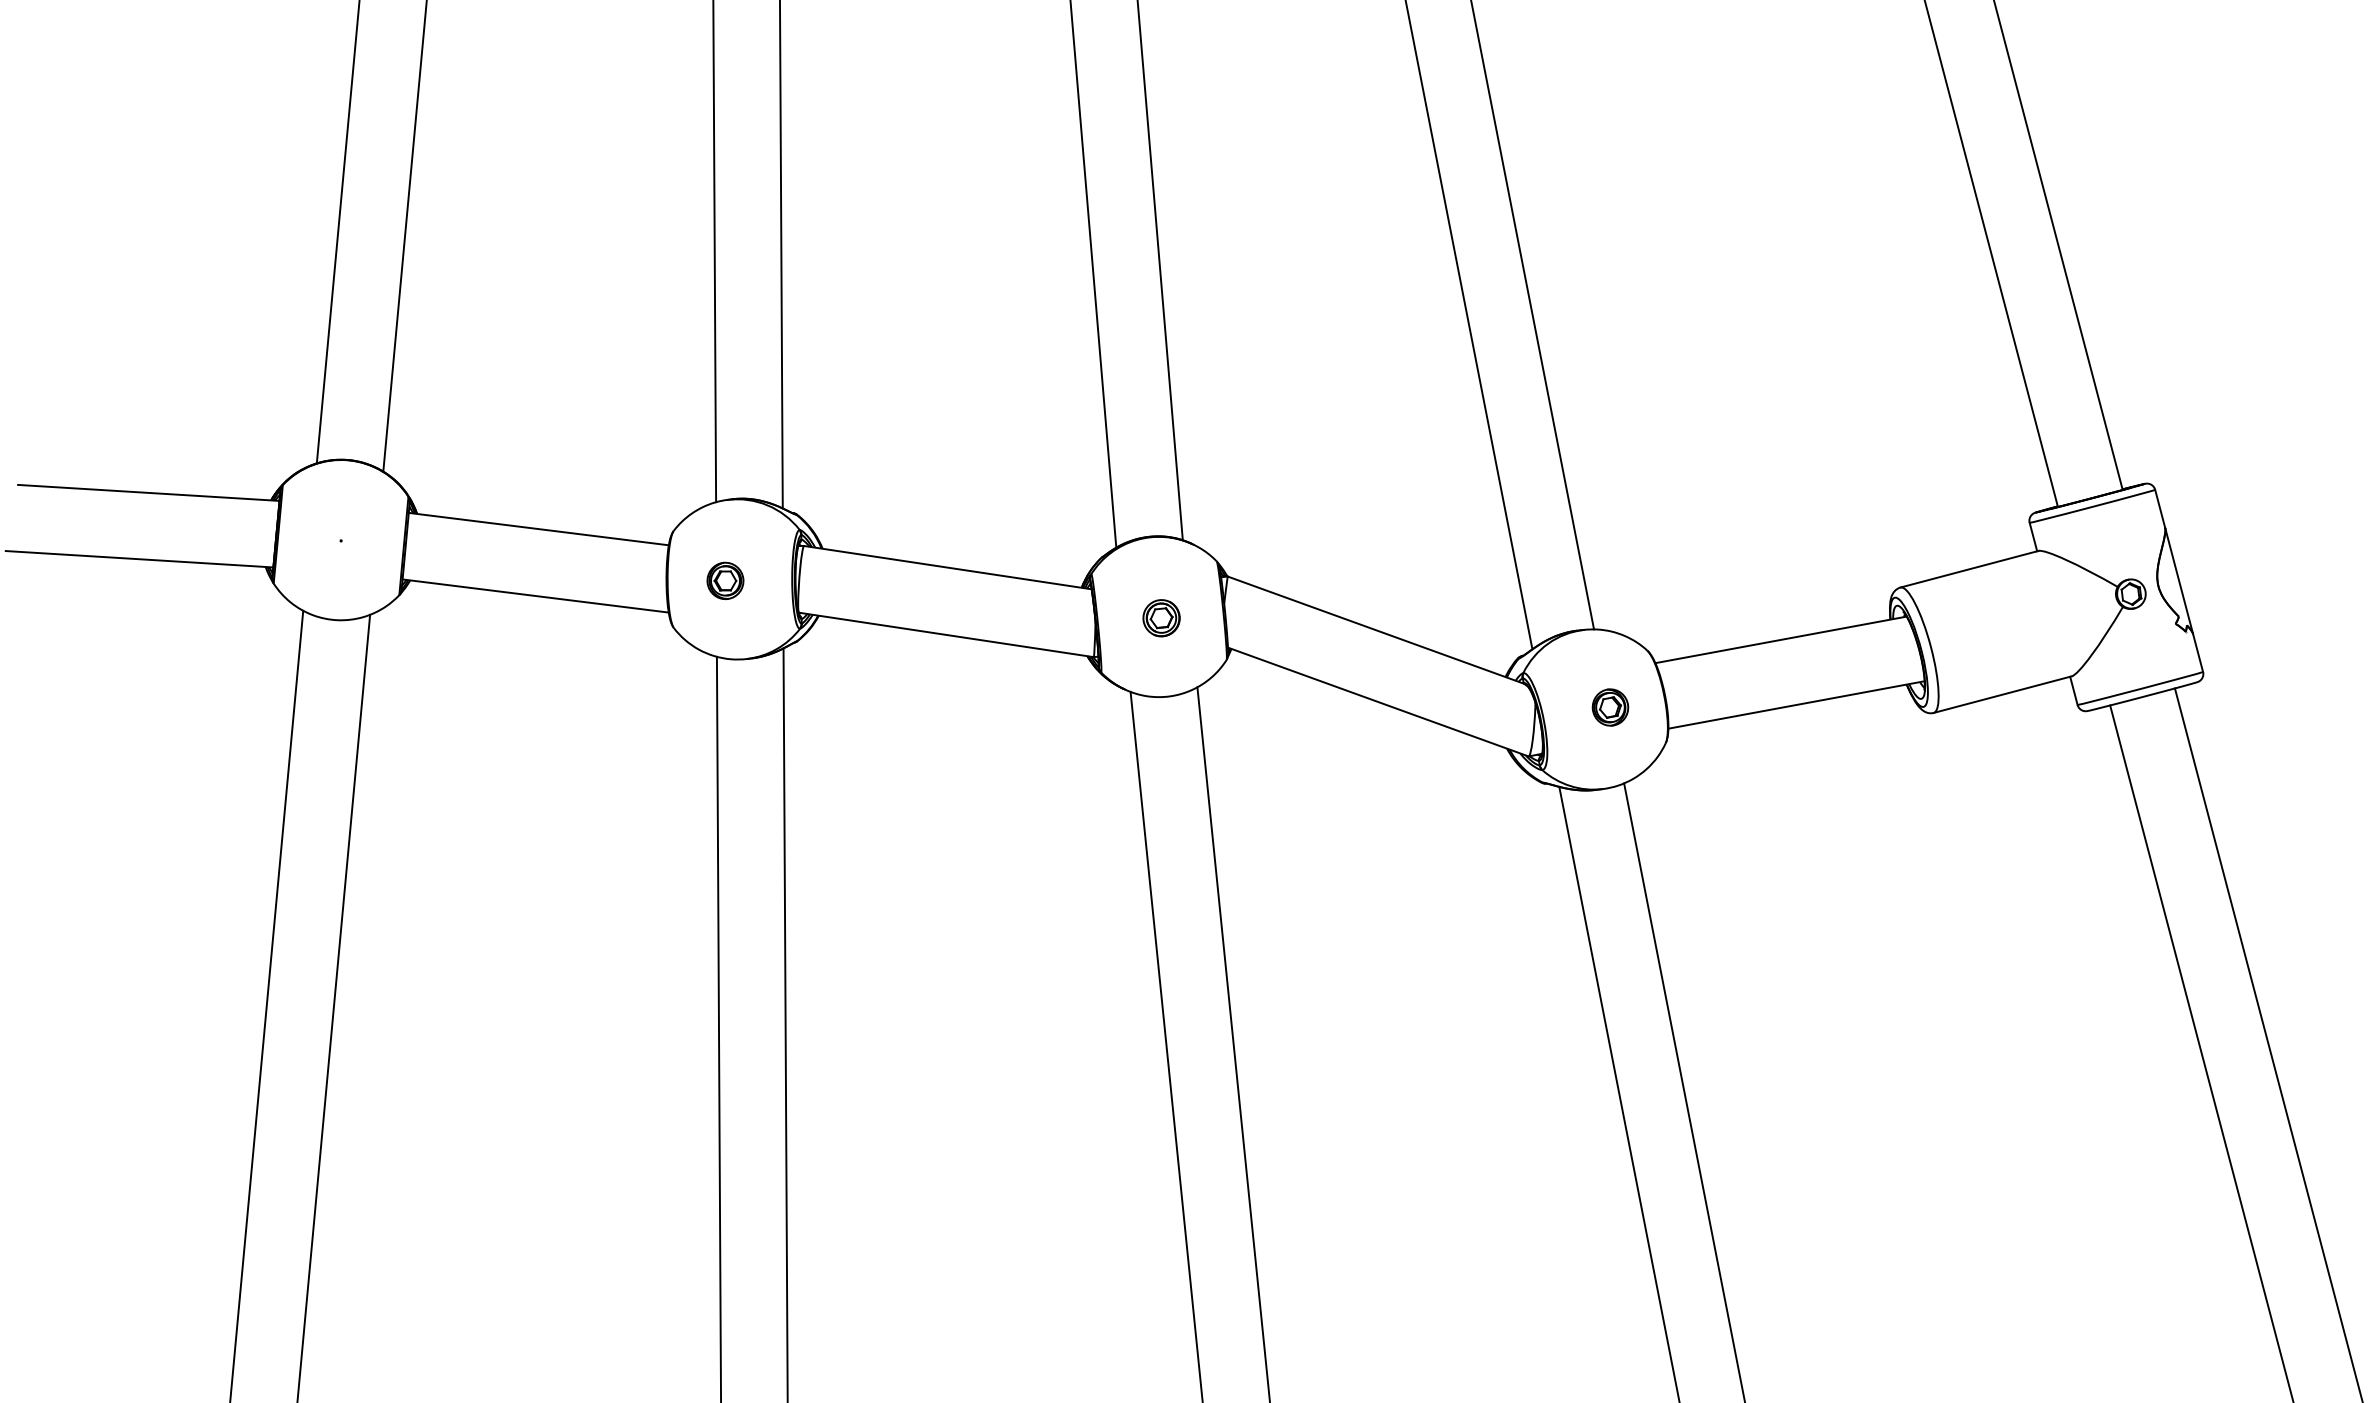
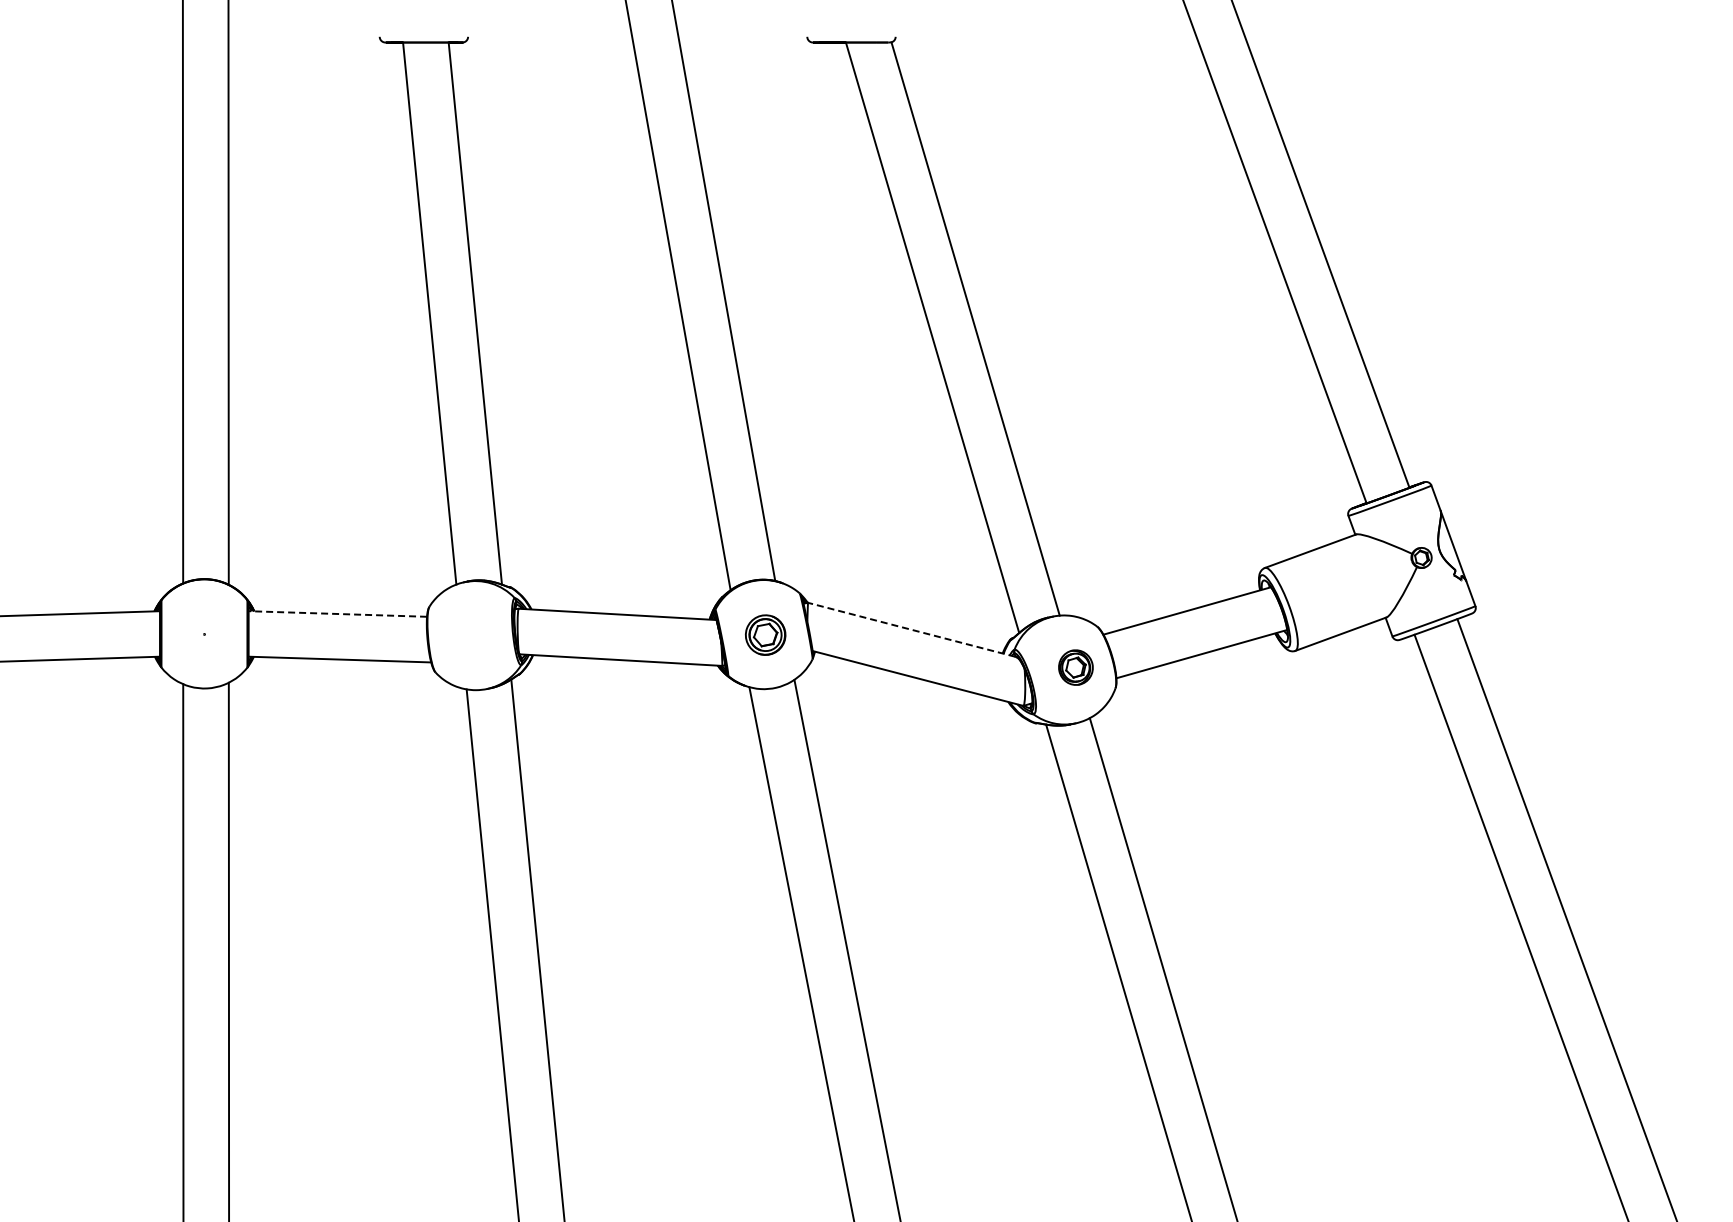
line: (538, 528) -> (337, 613), solid -> dashed
part: (725, 581) -> (467, 637), removed
part: (1161, 618) -> (765, 635), size x1.6
line: (1375, 629) -> (911, 629), solid -> dashed
part: (1610, 707) -> (1075, 667), size x1.4

